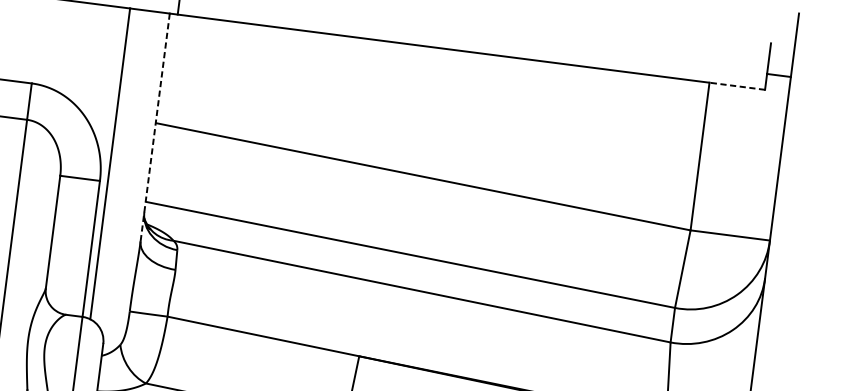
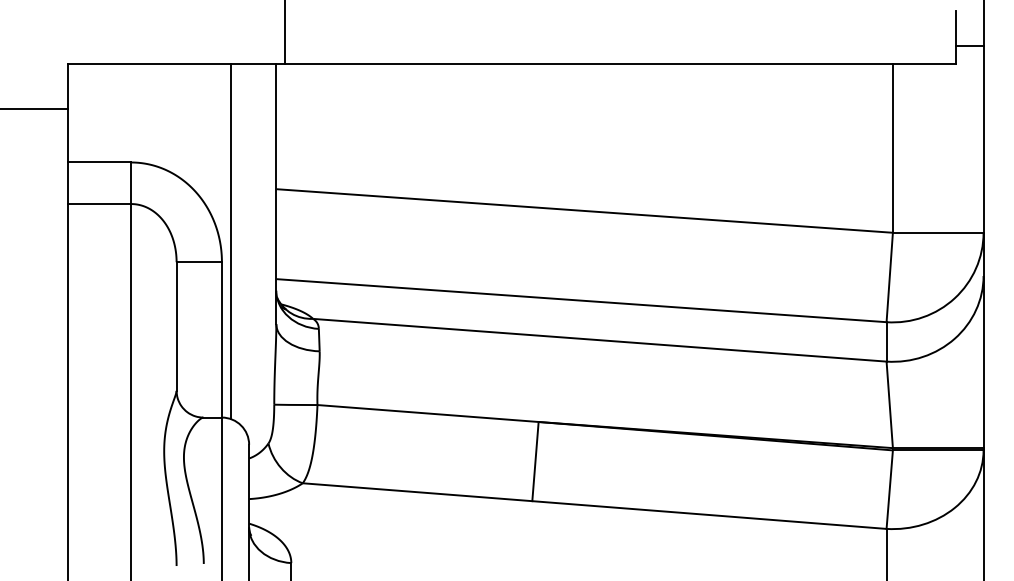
line: (737, 86) -> (924, 64), dashed -> solid
line: (155, 127) -> (276, 194), dashed -> solid

